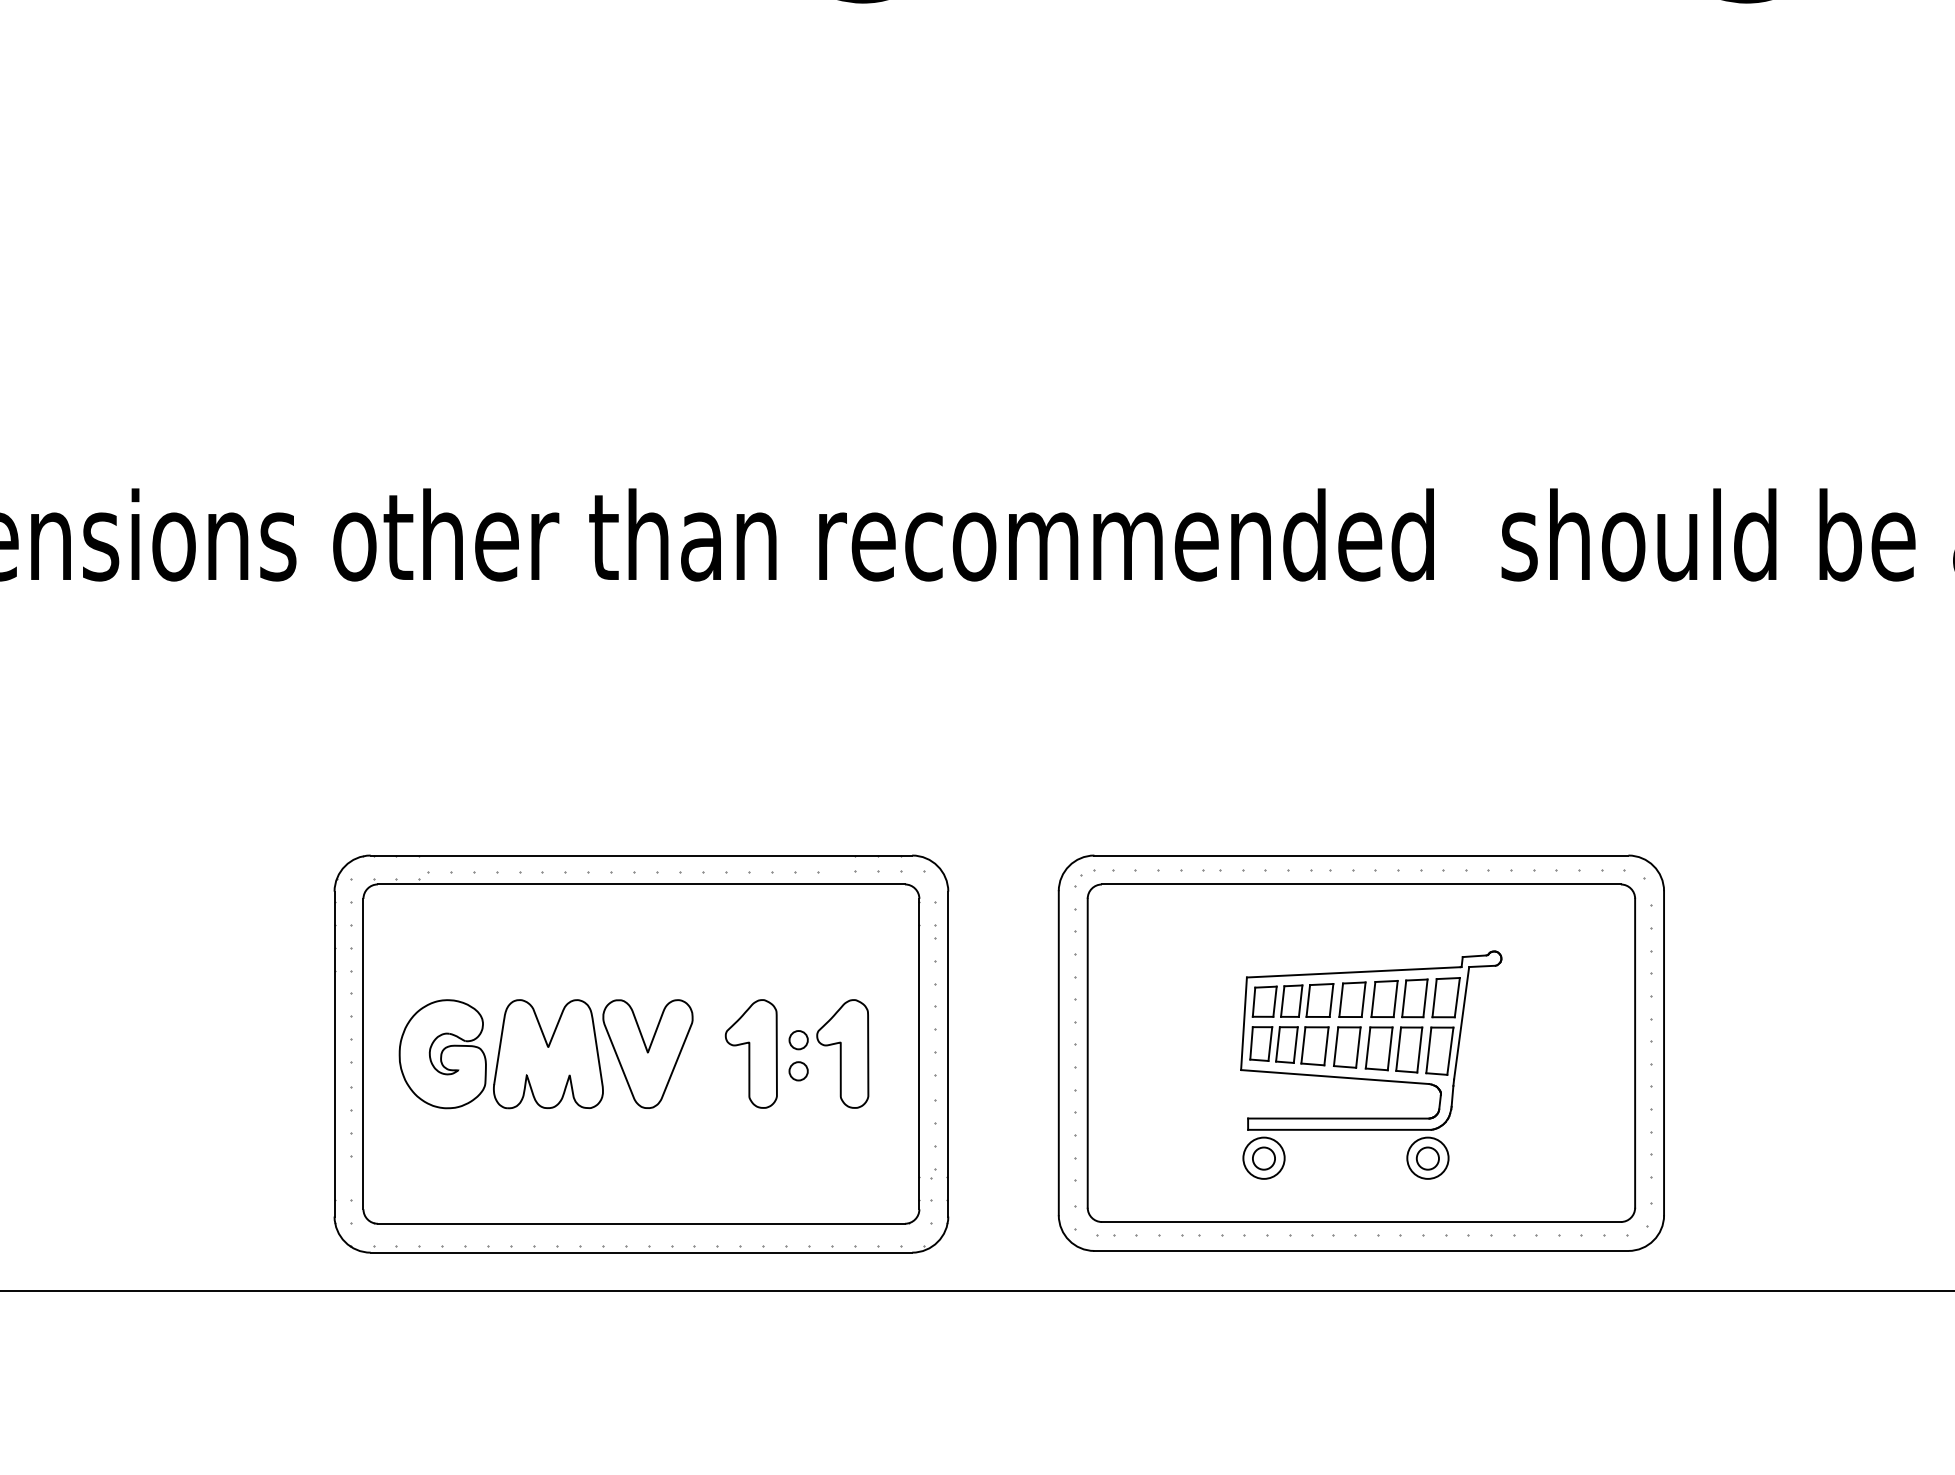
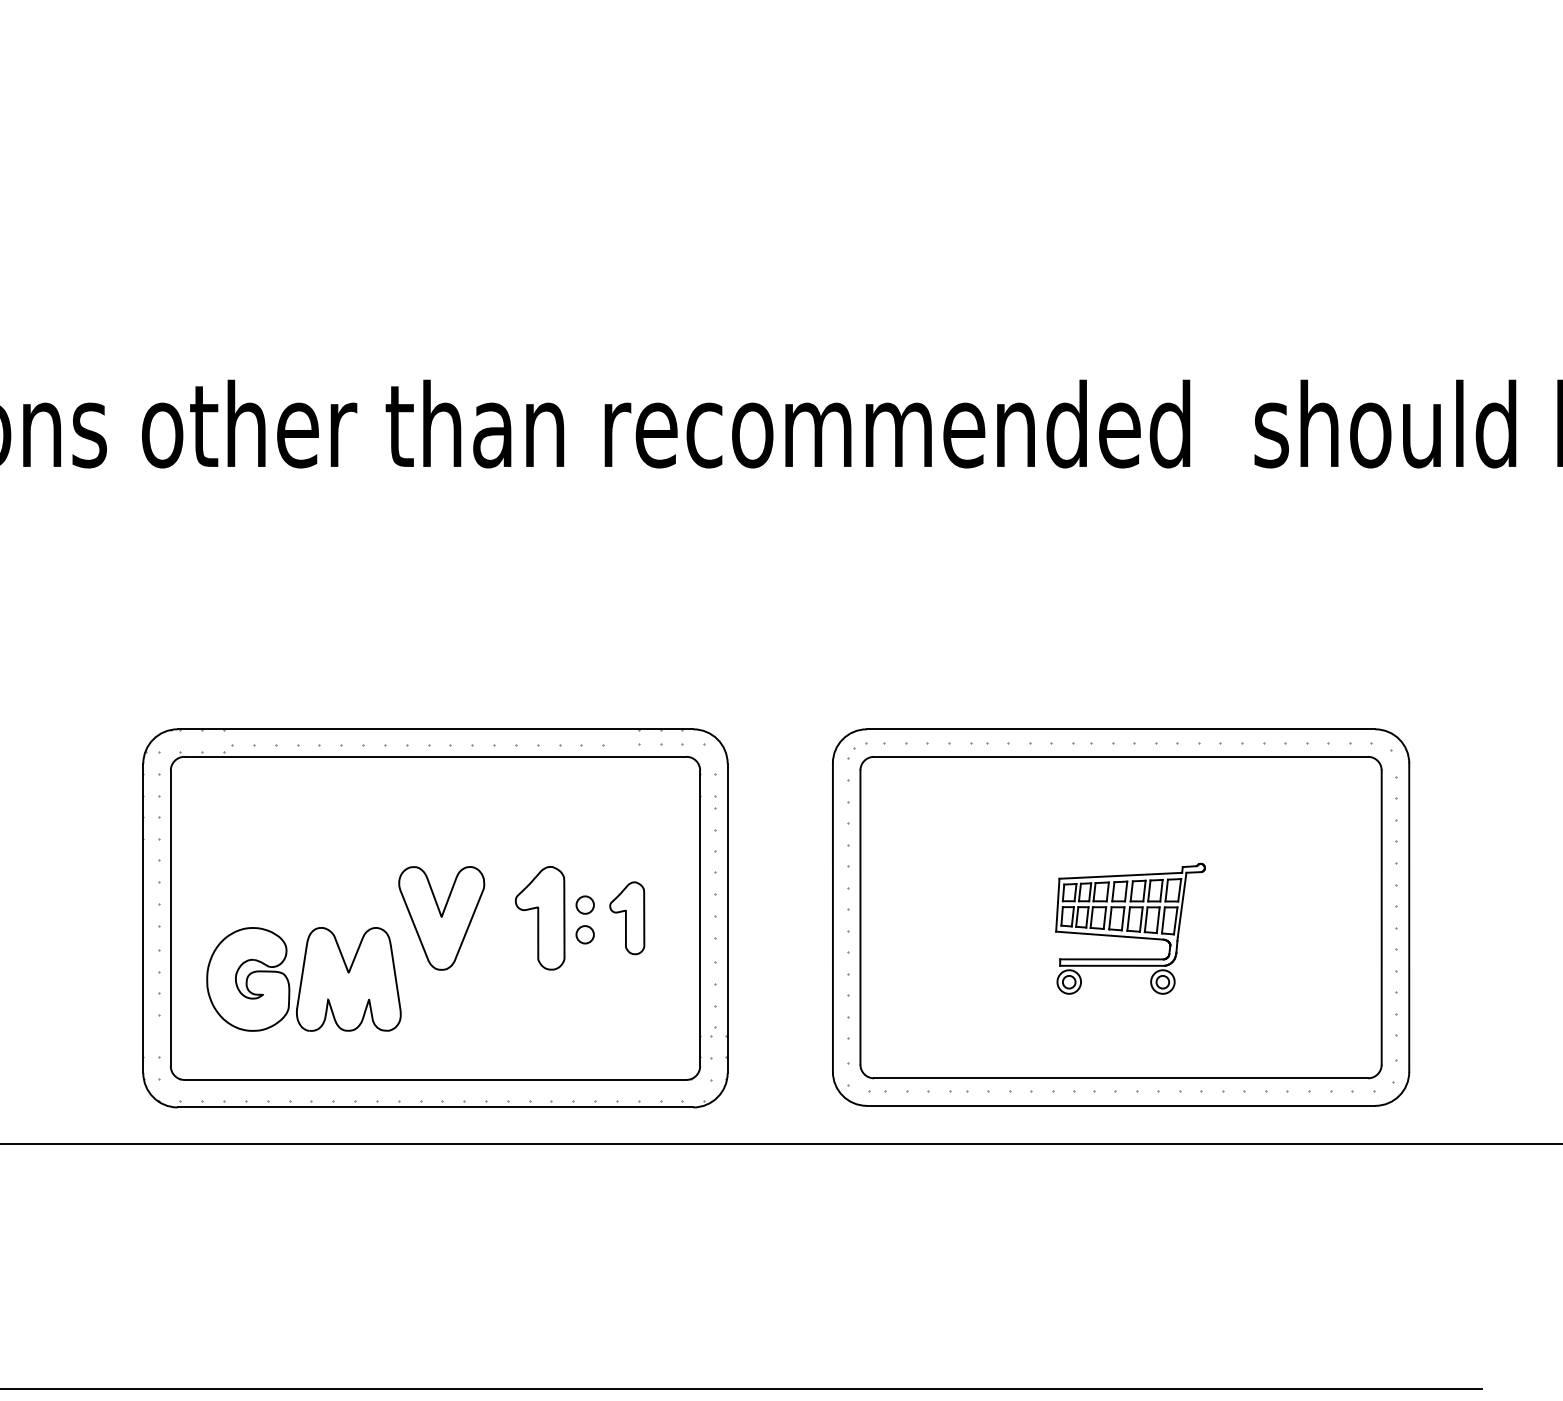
part: (842, 1053) -> (626, 917), size x0.7
part: (500, 1054) -> (303, 979), moved
part: (1371, 1064) -> (1130, 928), size x0.6

